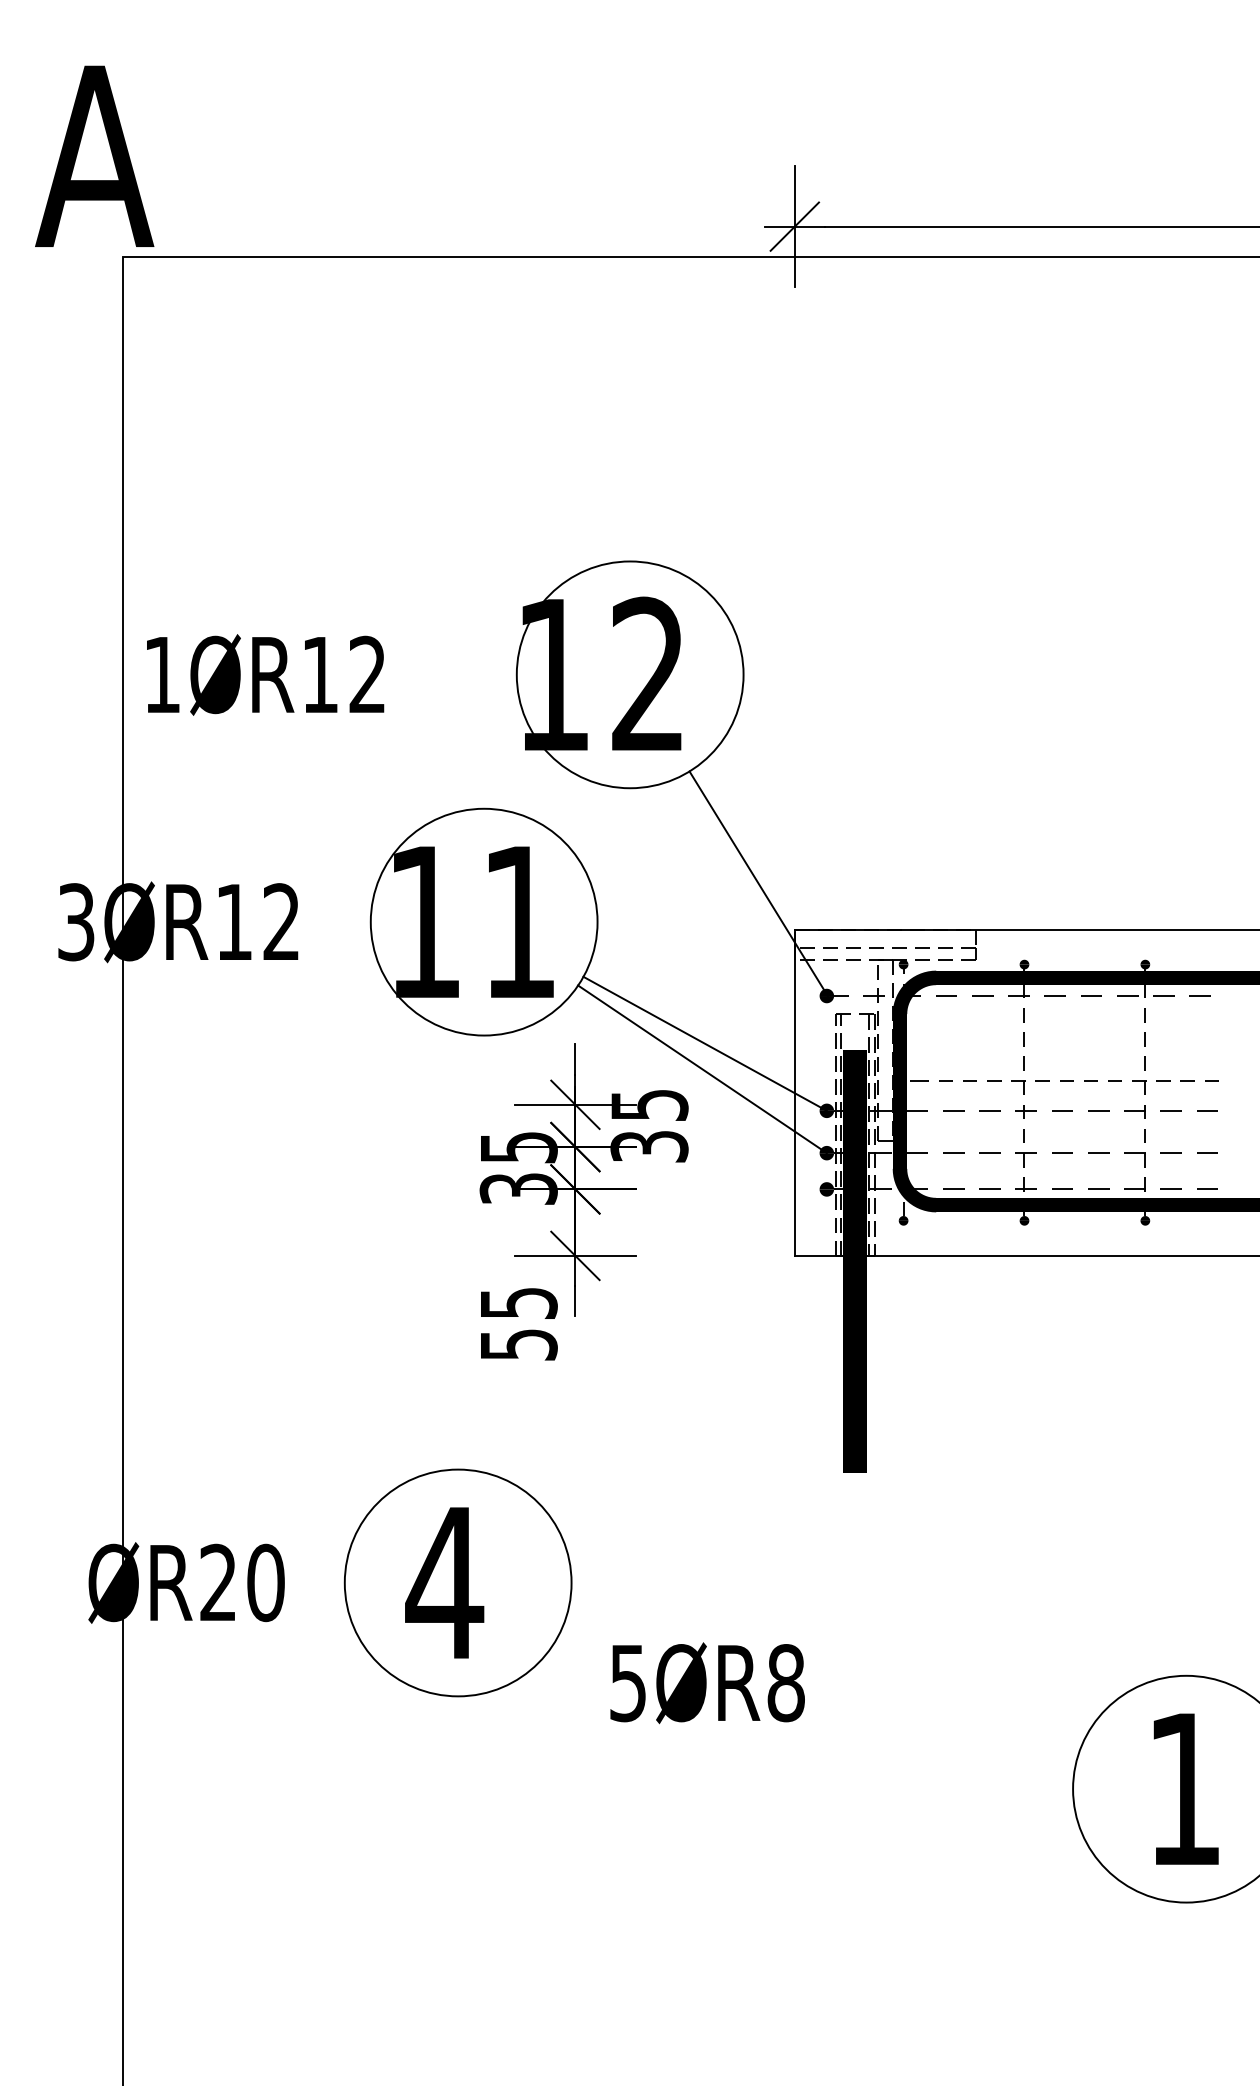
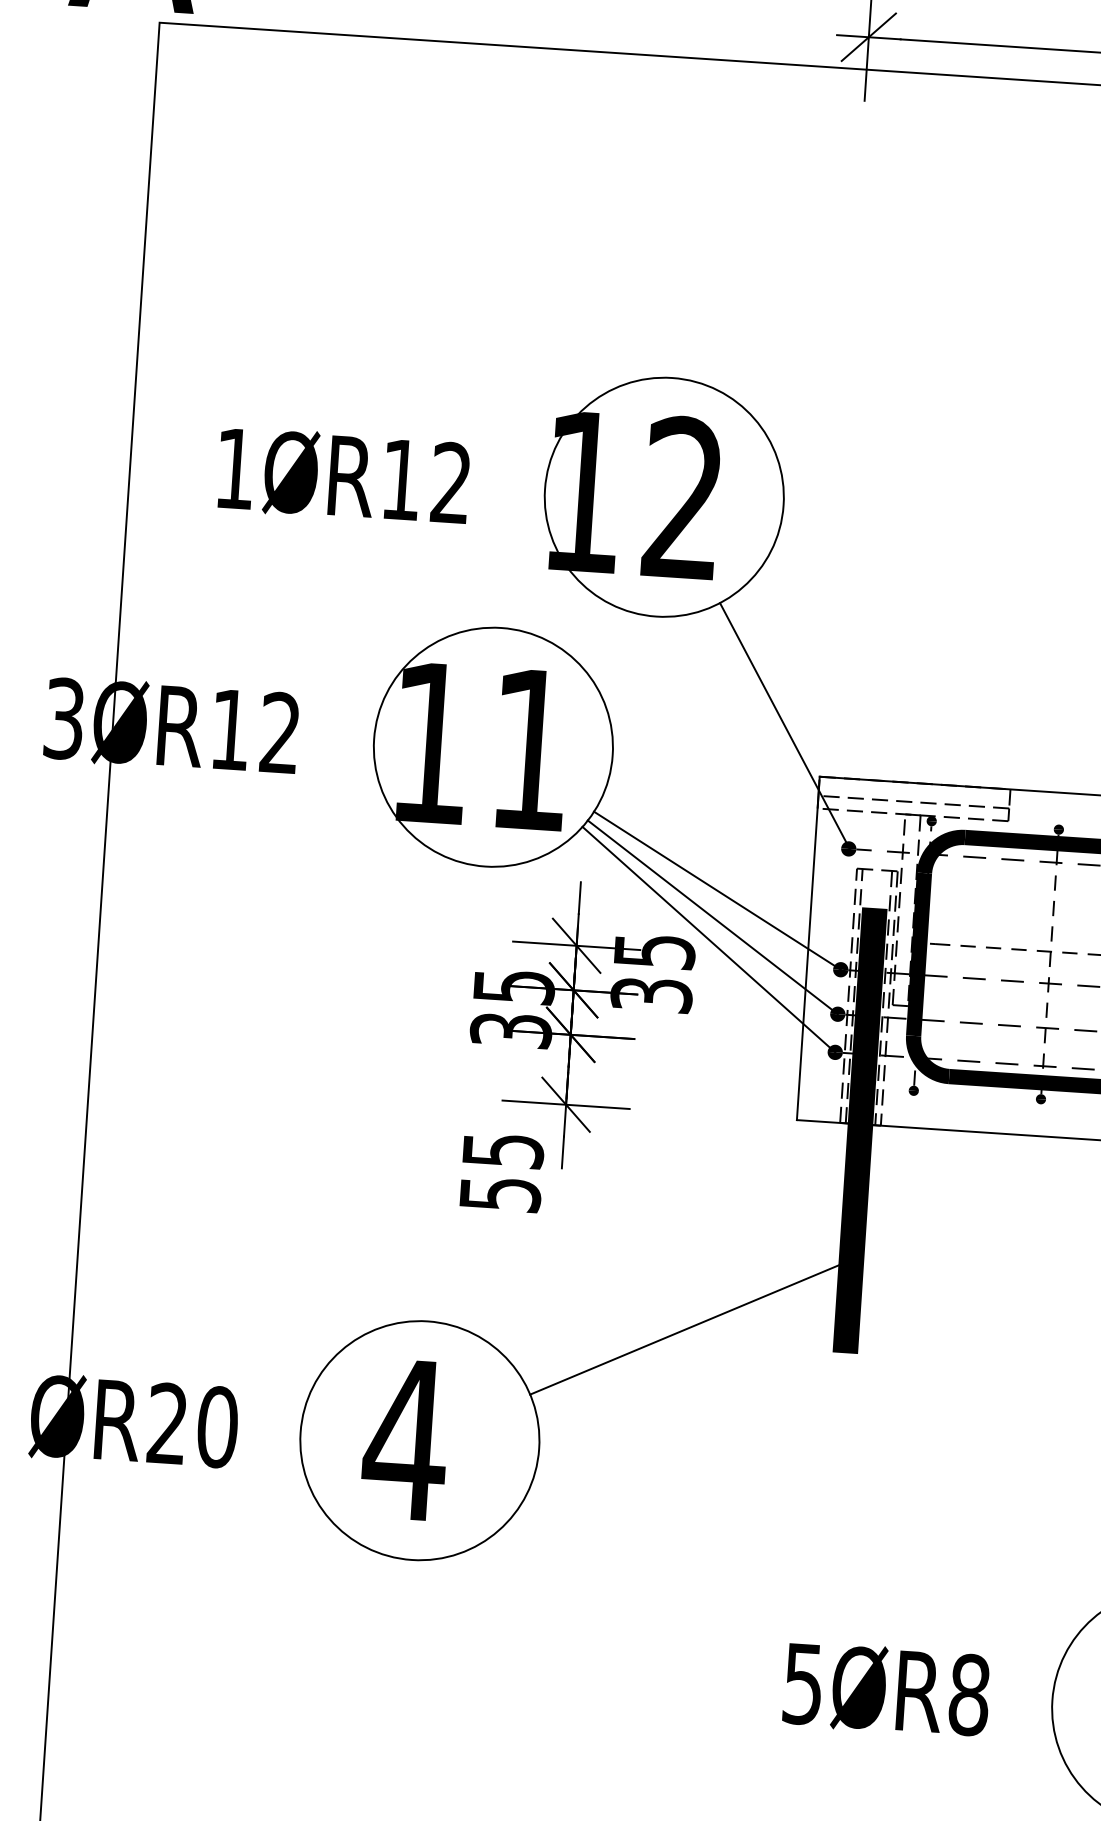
text: (265, 674) -> (343, 475), moved
line: (699, 1090) -> (708, 939), added
line: (707, 1458) -> (690, 1327), added
text: (707, 1683) -> (886, 1689), moved

